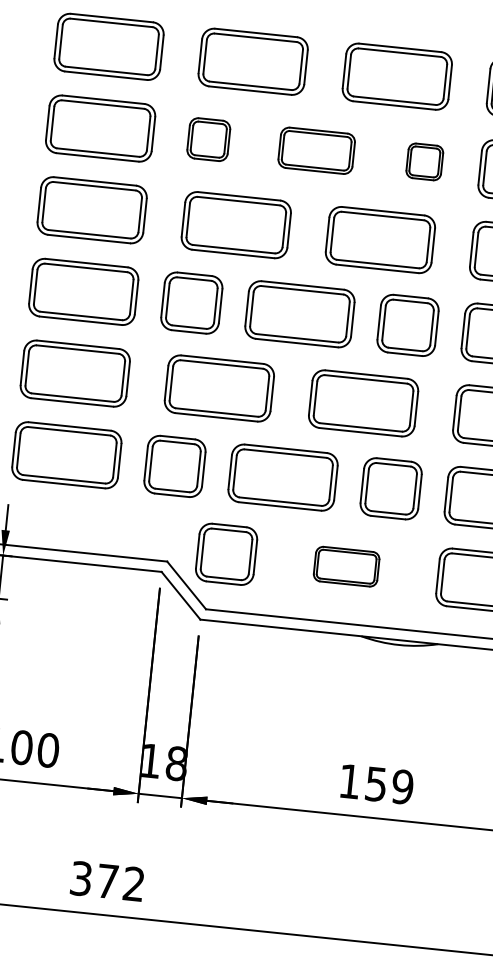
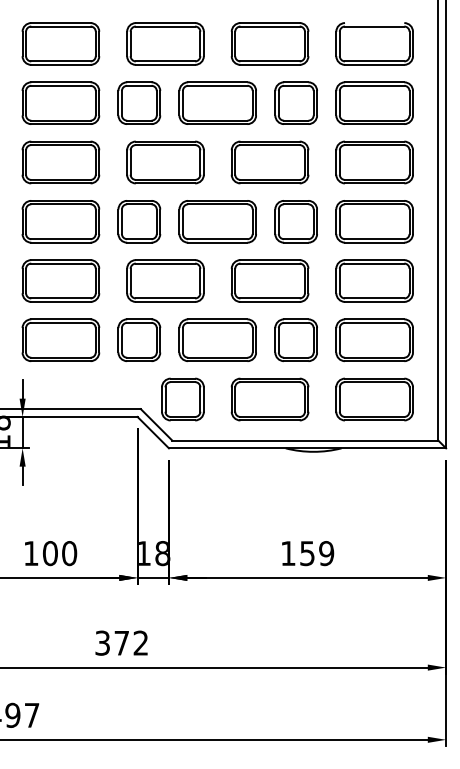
part: (209, 138) -> (139, 102), size x1.43
part: (316, 149) -> (217, 102), size x1.43
part: (424, 160) -> (295, 102), size x1.67
part: (345, 566) -> (269, 399), size x1.67

